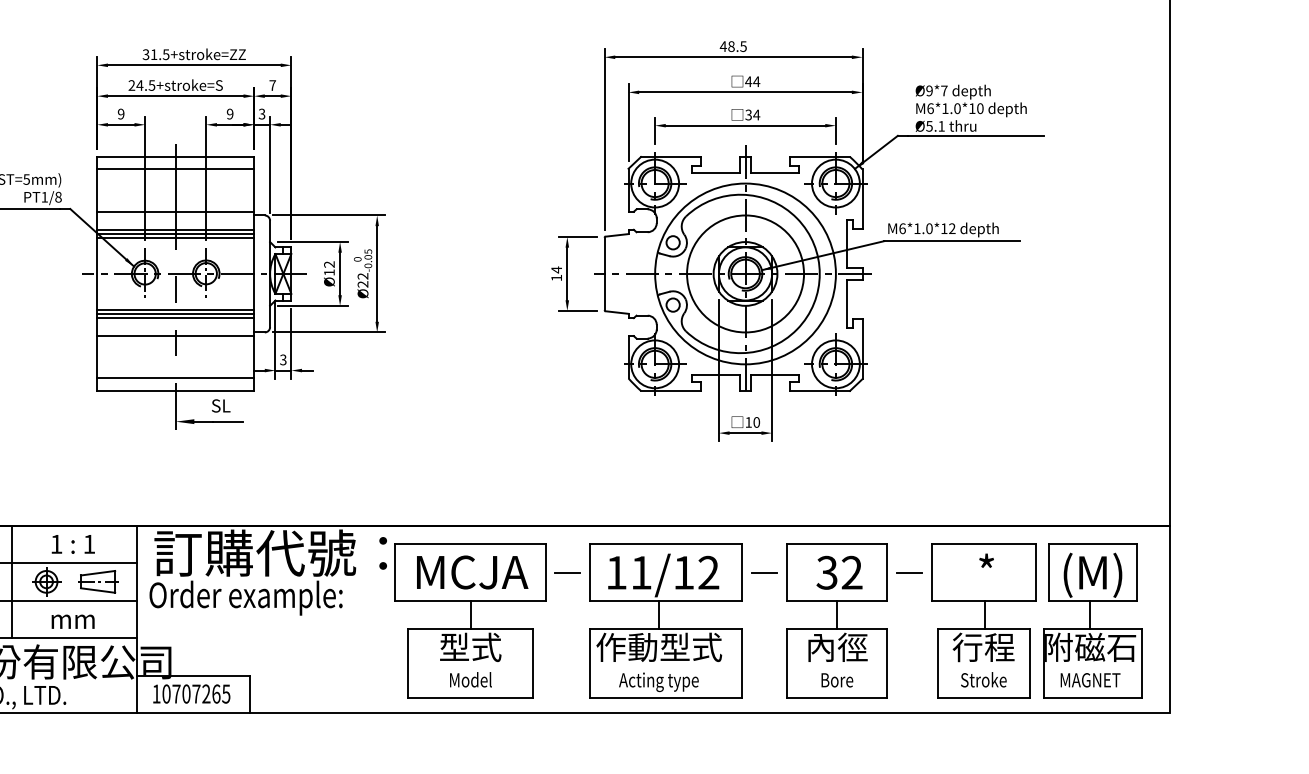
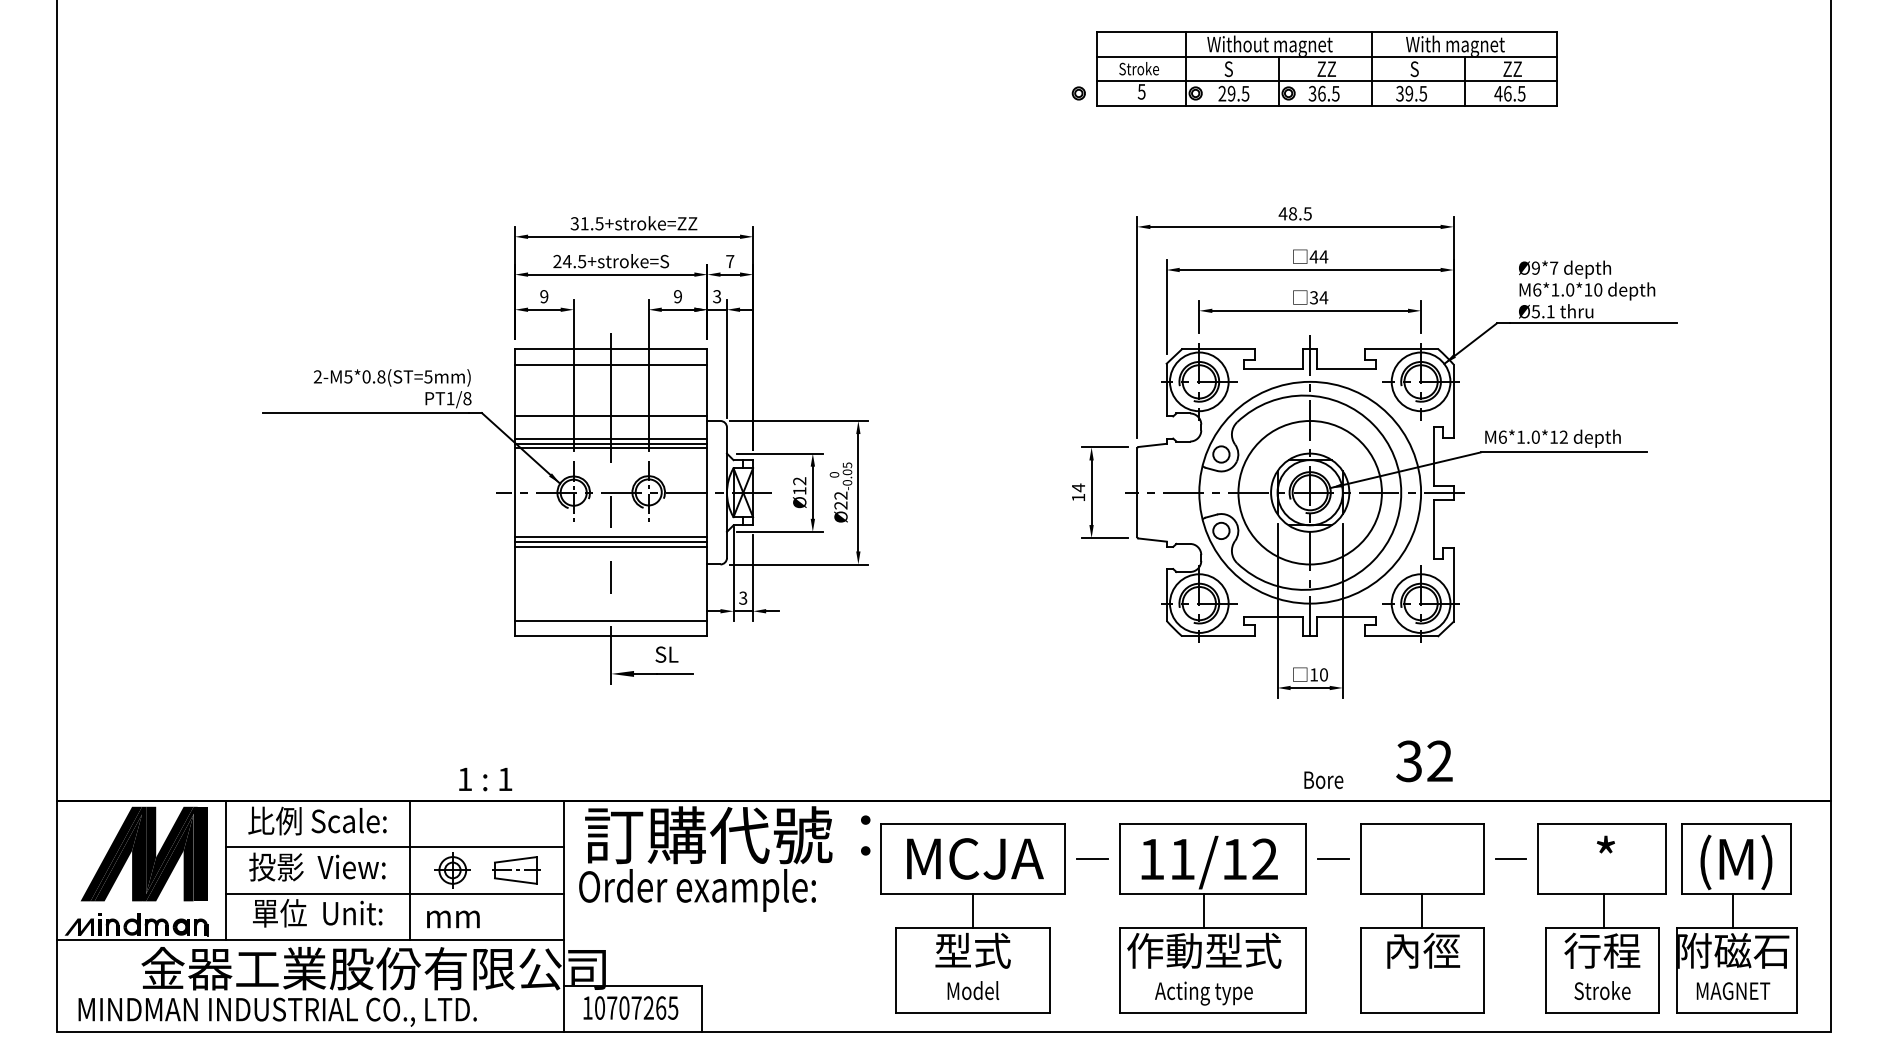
line: (175, 336) -> (611, 569), removed
text: (73, 544) -> (485, 779), moved
text: (839, 572) -> (1424, 761), moved
text: (73, 621) -> (453, 919), moved
text: (837, 679) -> (1323, 779), moved

